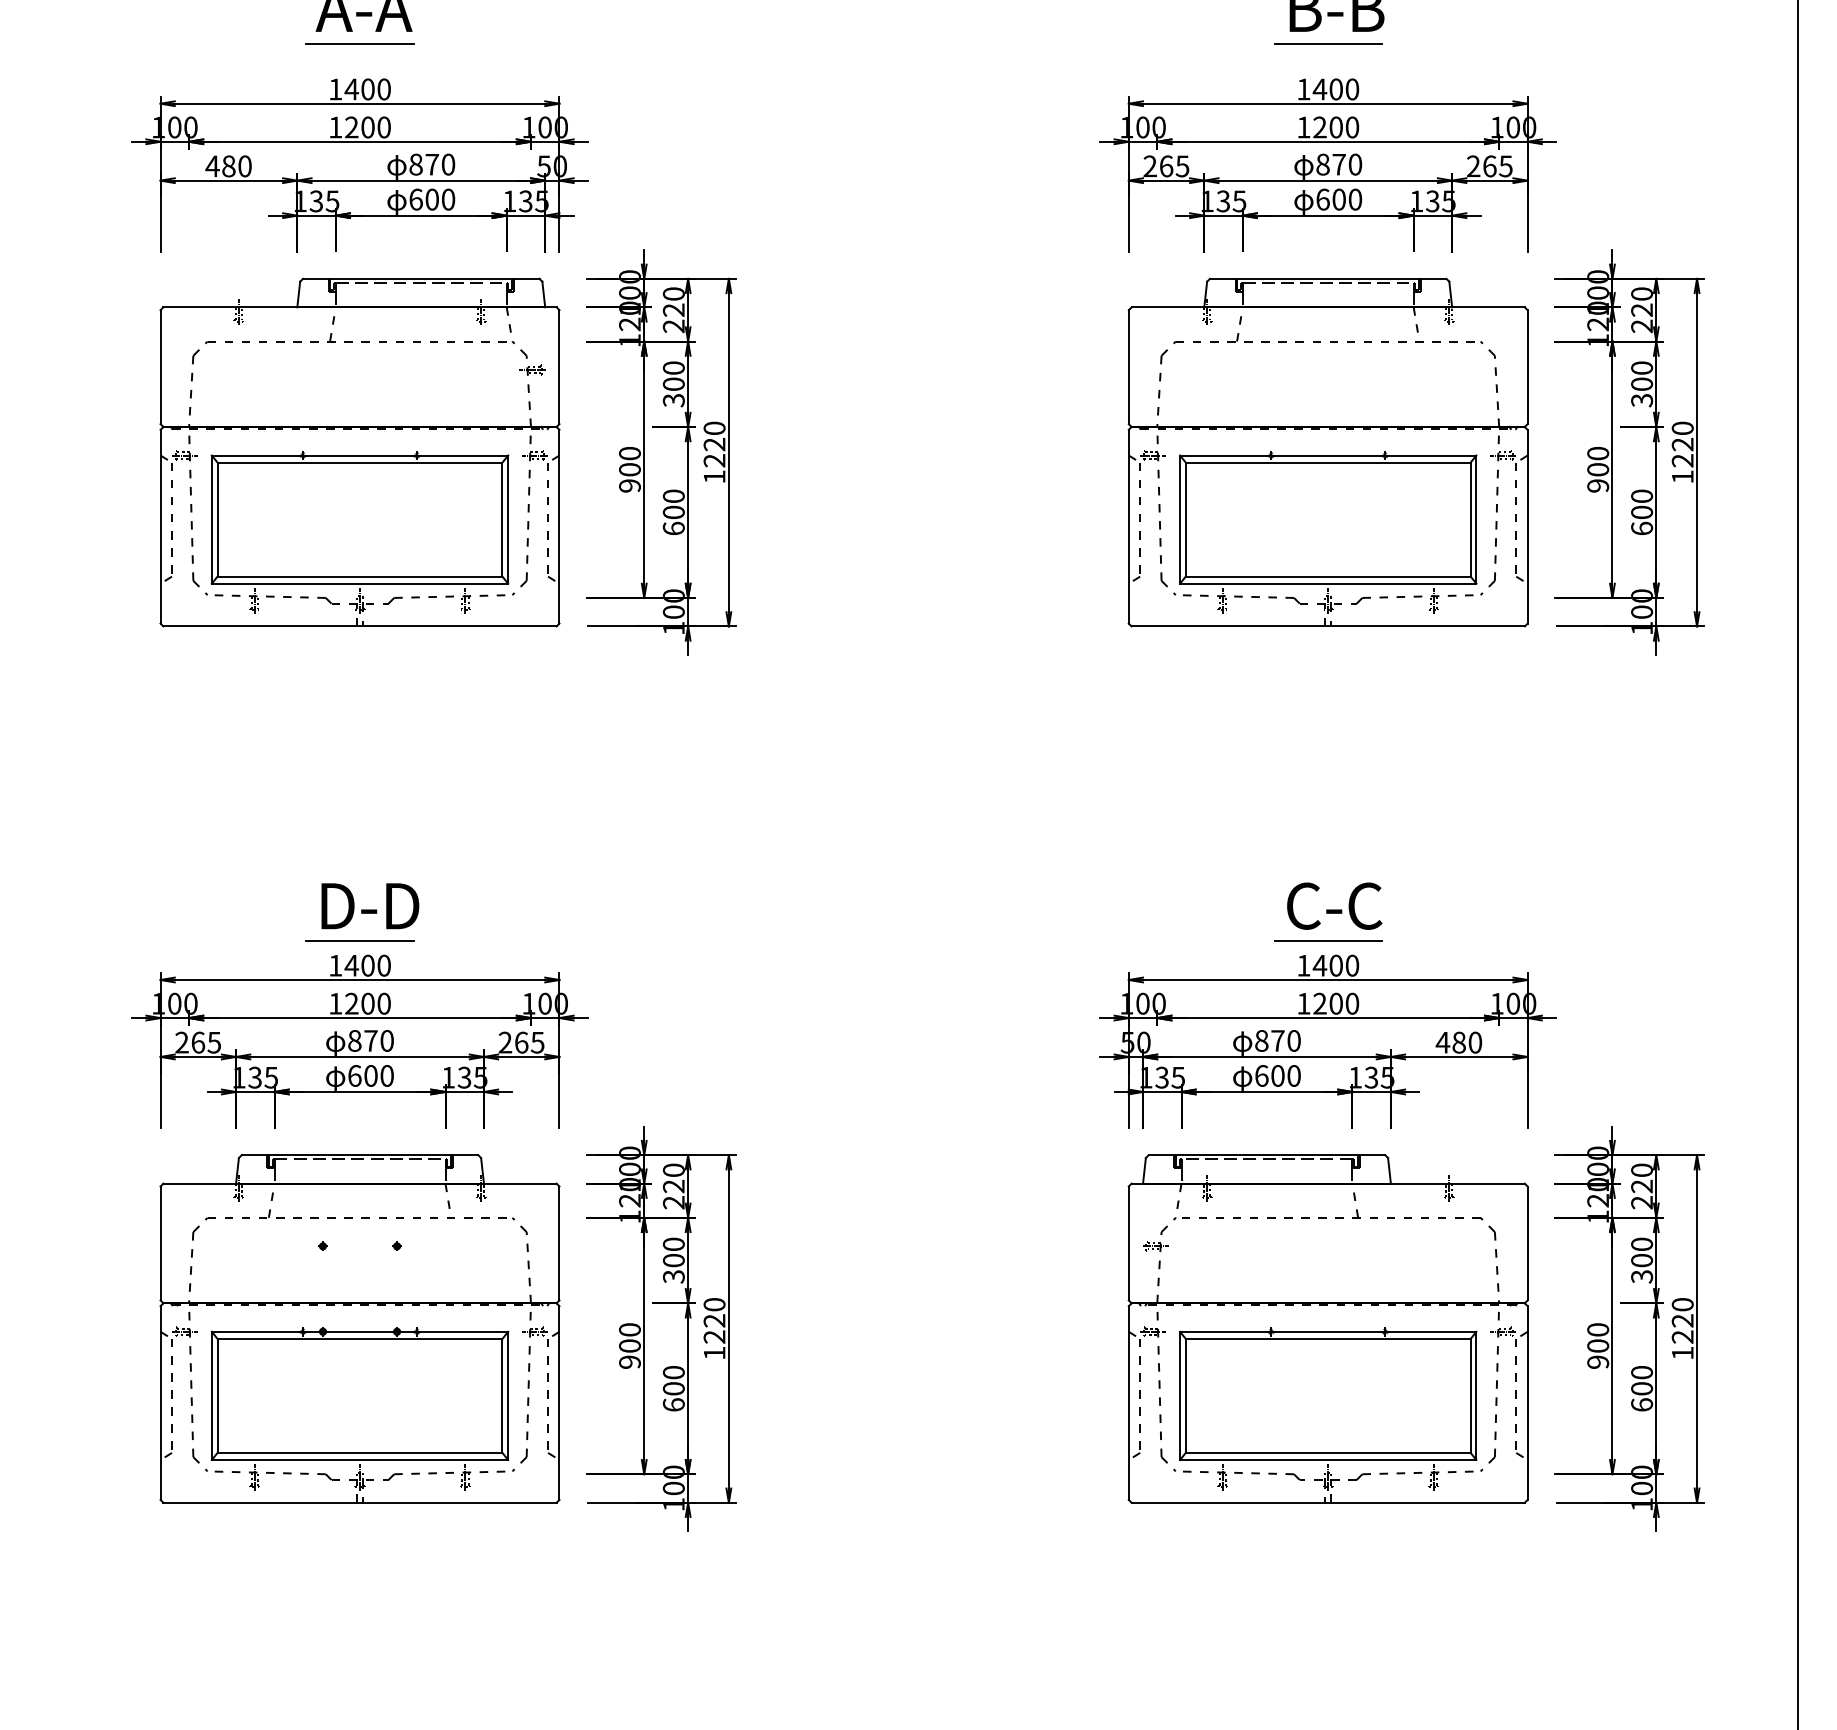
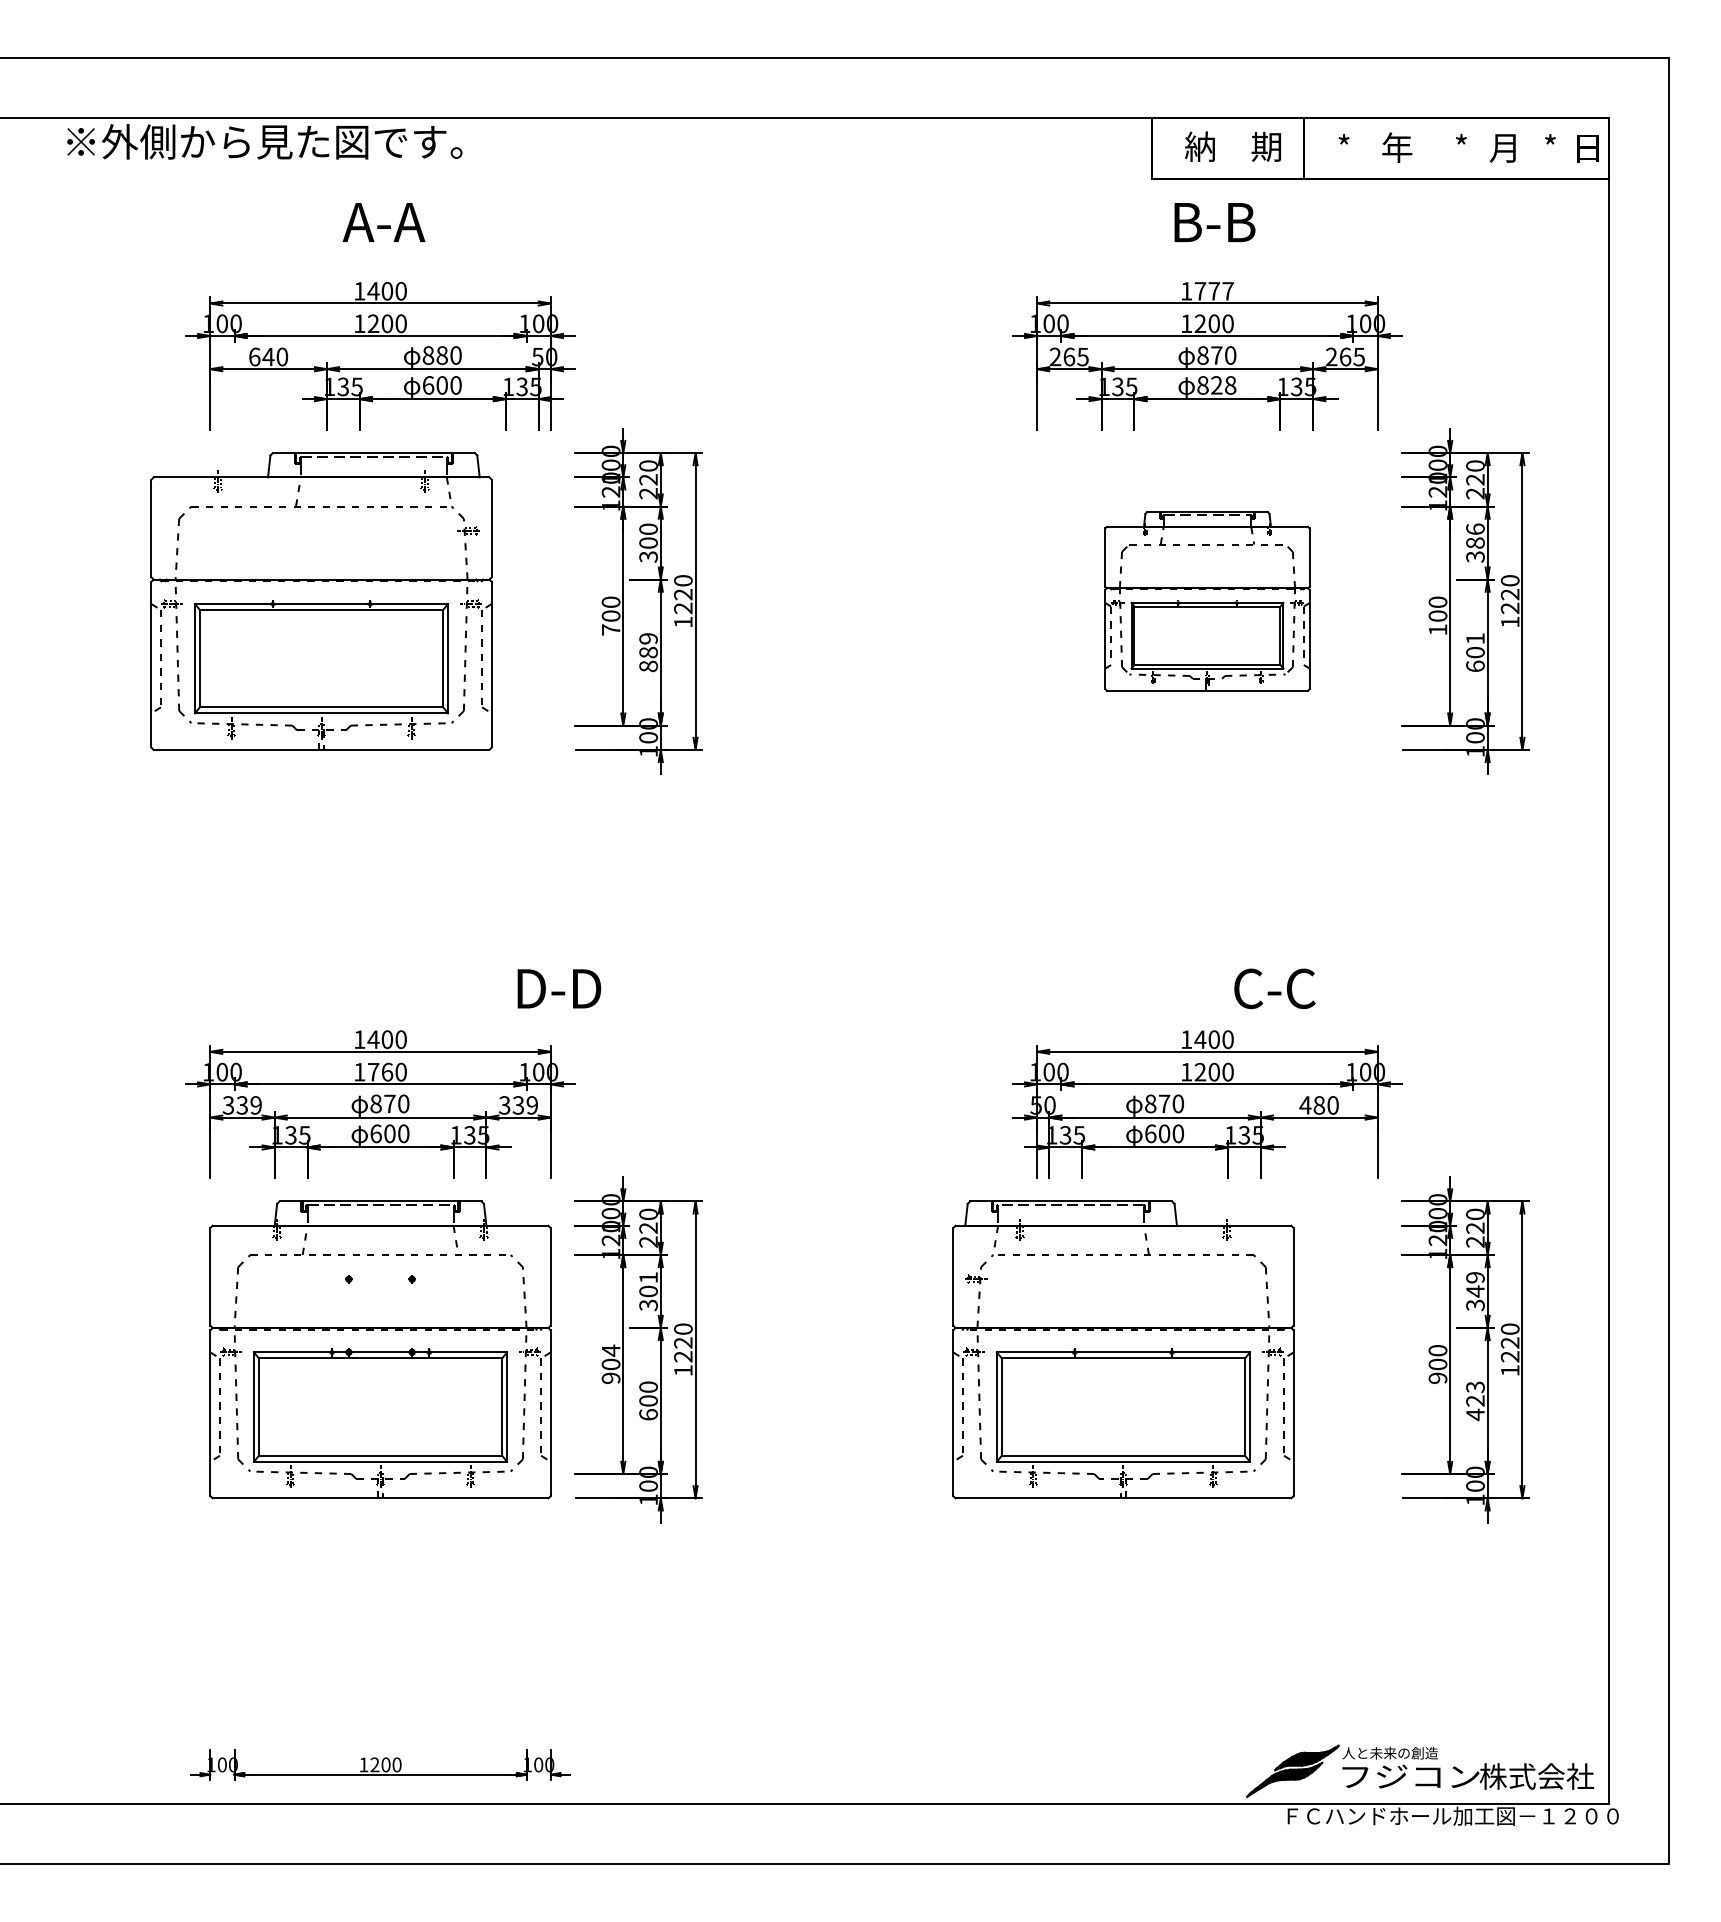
line: (359, 44) -> (380, 252), removed
line: (1328, 44) -> (1207, 252), removed
text: (1335, 88) -> (1213, 290), 1400 -> 1777
text: (431, 164) -> (441, 355), 870 -> 880
text: (220, 165) -> (261, 356), 480 -> 640
text: (1338, 199) -> (1216, 385), 600 -> 828
text: (1642, 375) -> (1475, 535), 300 -> 386
part: (359, 452) -> (321, 601), moved
part: (1328, 452) -> (1207, 601), size x0.6
text: (629, 485) -> (610, 629), 900 -> 700
text: (1597, 485) -> (1437, 629), 900 -> 100
text: (1642, 495) -> (1475, 638), 600 -> 601
text: (673, 512) -> (648, 652), 600 -> 889
text: (370, 905) -> (559, 988), moved
text: (1334, 905) -> (1274, 988), moved
line: (359, 940) -> (380, 1018), removed
line: (1328, 940) -> (1207, 1018), removed
text: (359, 1002) -> (380, 1071), 1200 -> 1760
text: (197, 1042) -> (241, 1105), 265 -> 339
text: (520, 1042) -> (517, 1105), 265 -> 339
text: (673, 1244) -> (648, 1277), 300 -> 301
text: (1642, 1252) -> (1475, 1284), 300 -> 349
part: (1328, 1328) -> (1123, 1349), moved
text: (629, 1329) -> (610, 1350), 900 -> 904
text: (1642, 1389) -> (1475, 1401), 600 -> 423

